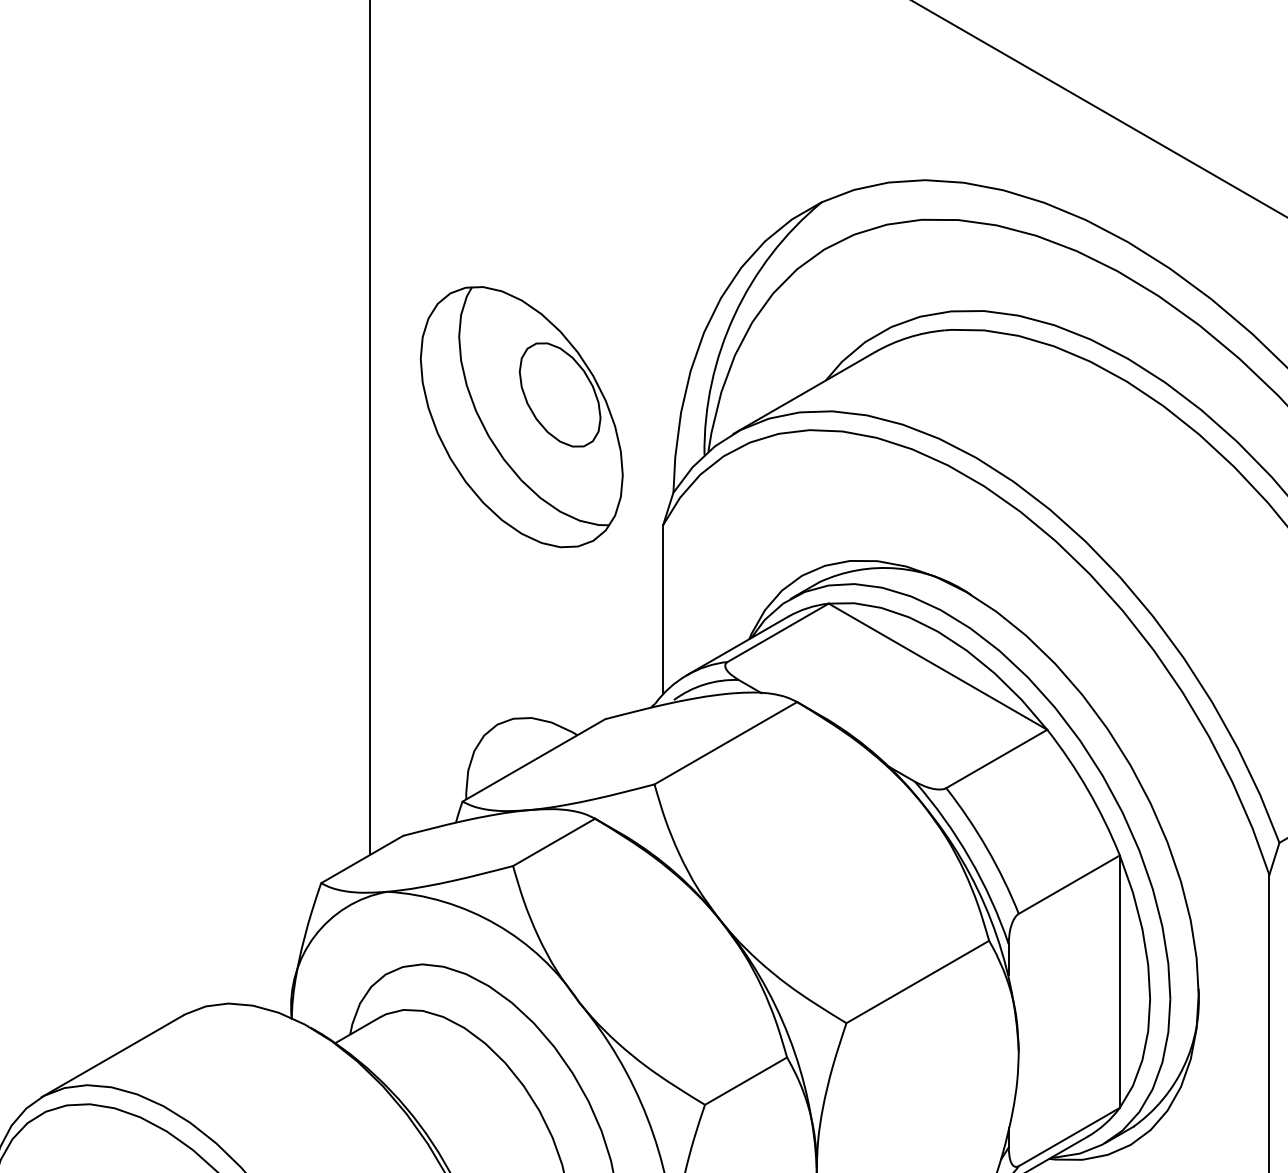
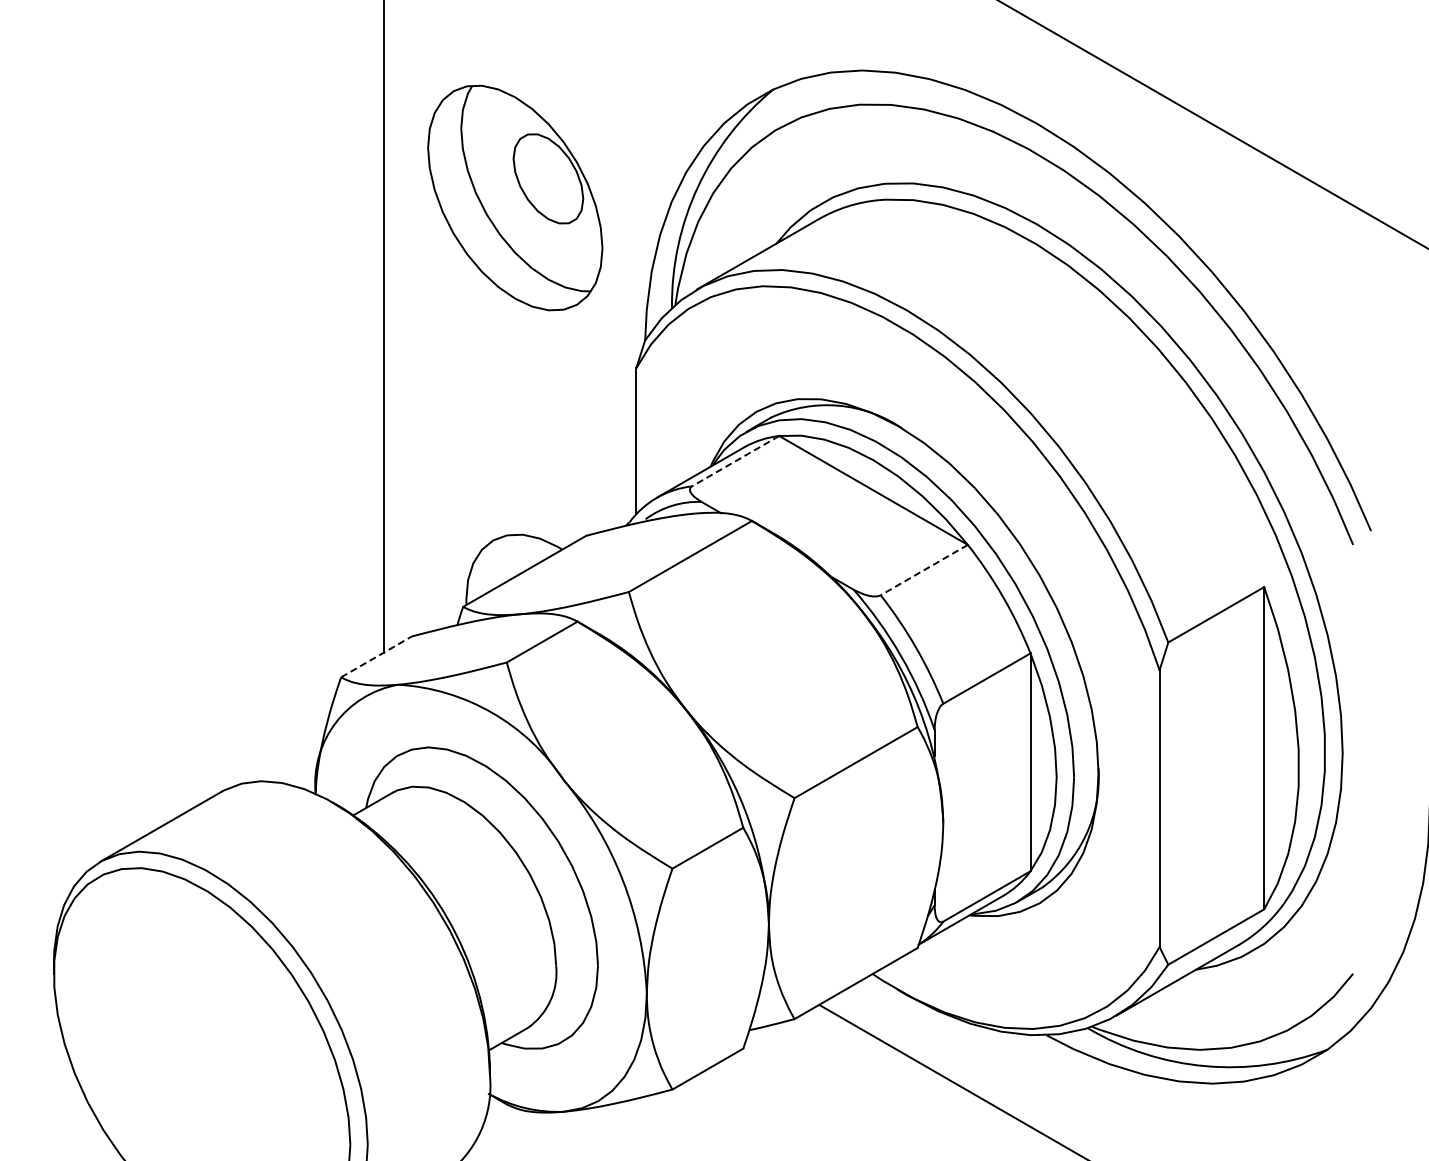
part: (522, 416) -> (515, 197), moved
line: (778, 633) -> (735, 461), solid -> dashed
line: (995, 759) -> (923, 570), solid -> dashed
line: (362, 859) -> (376, 656), solid -> dashed

